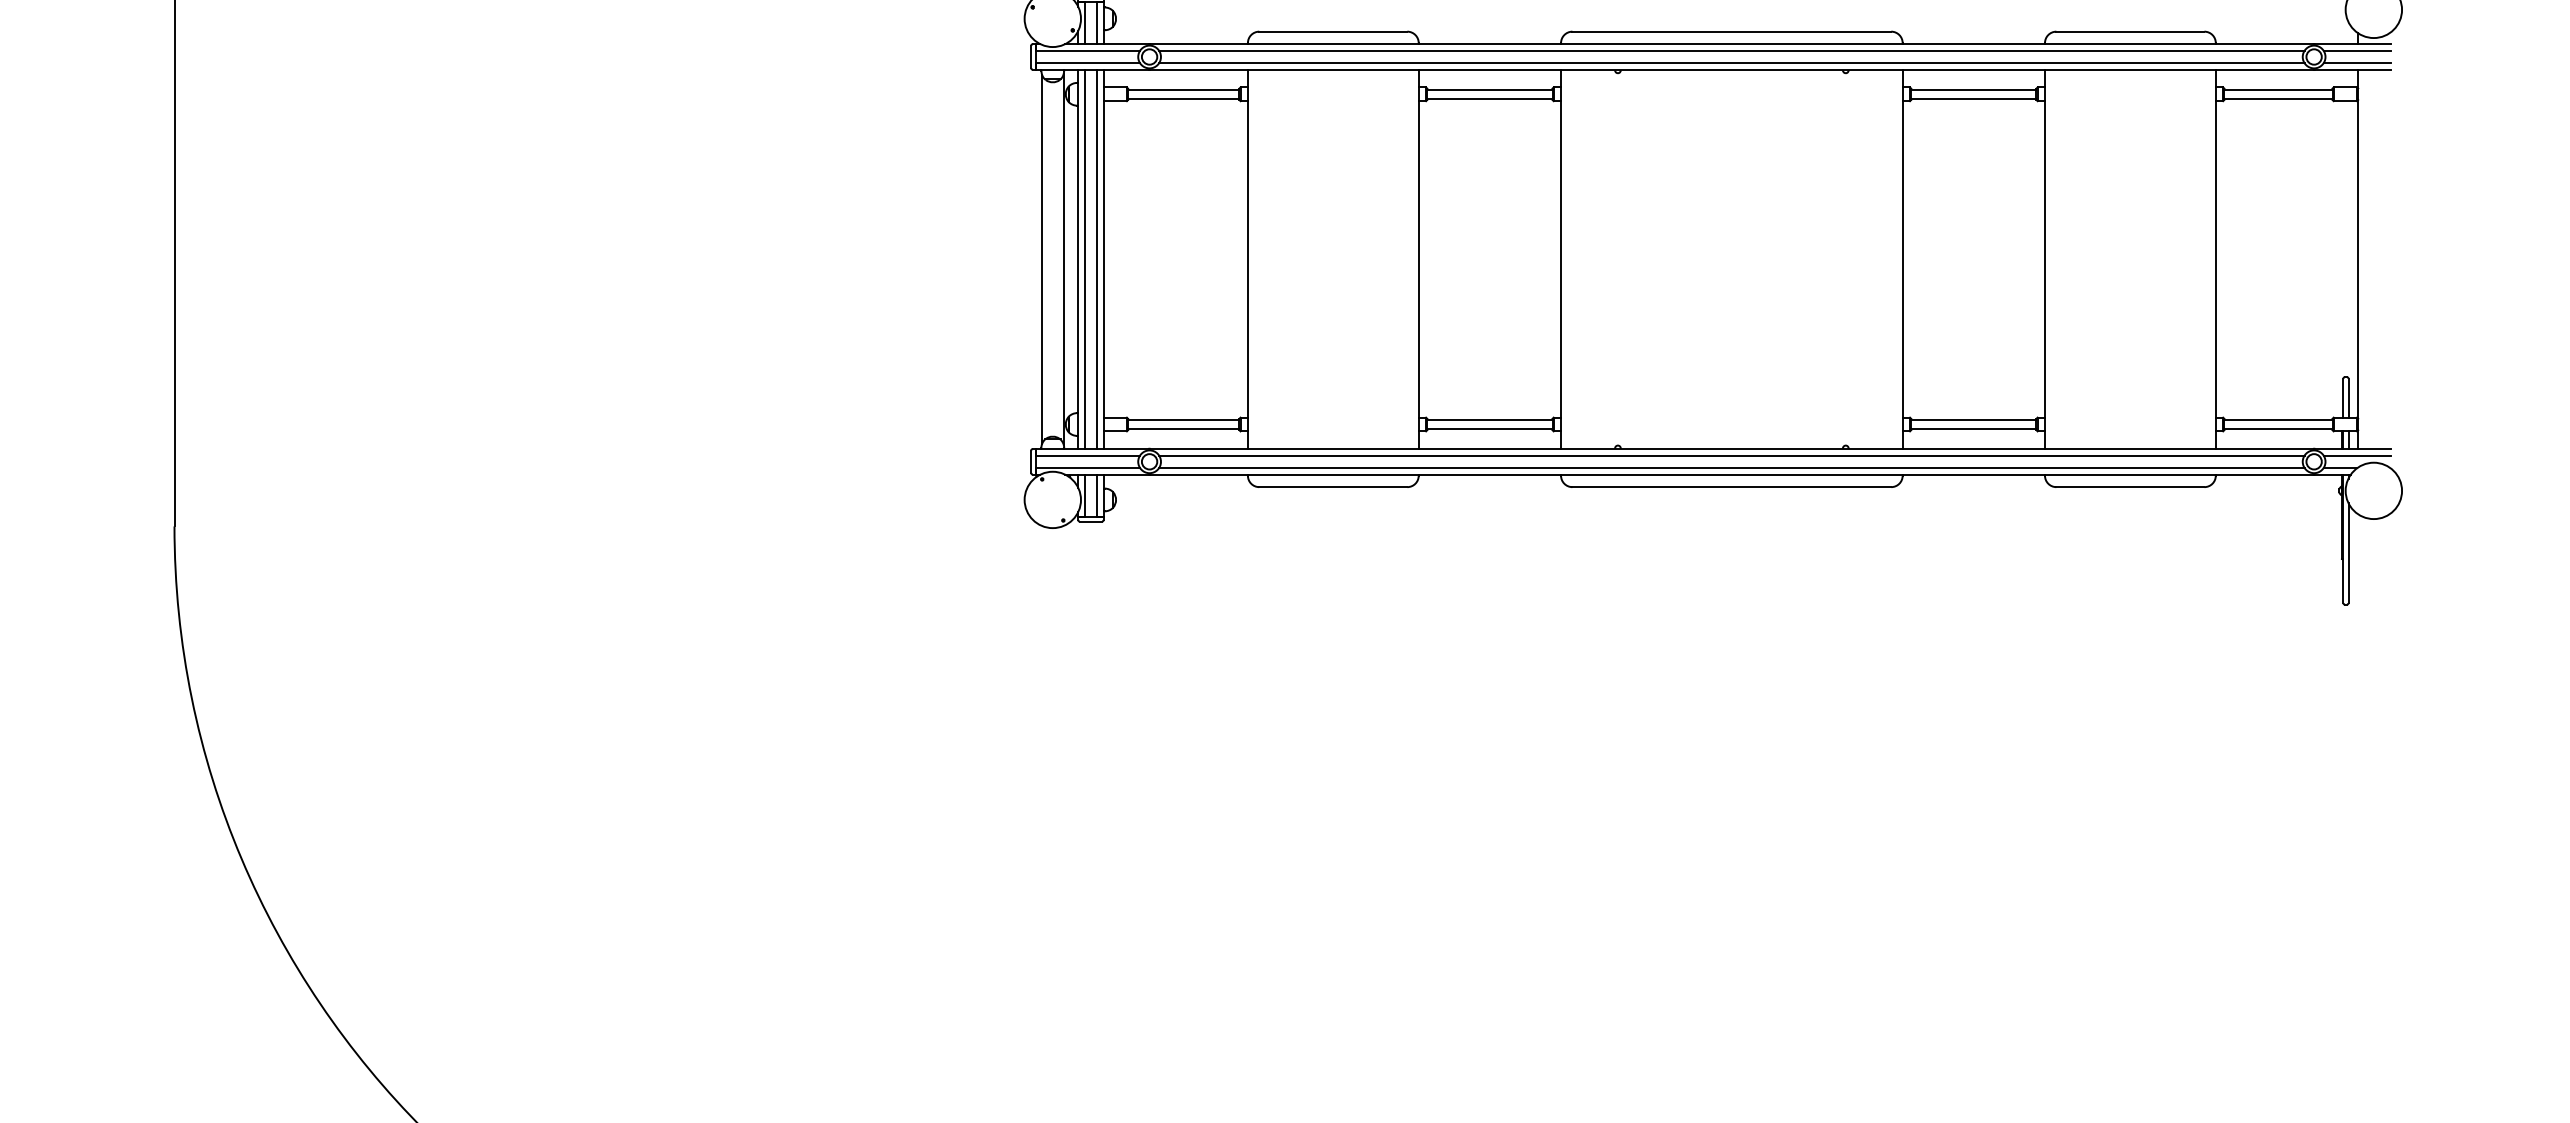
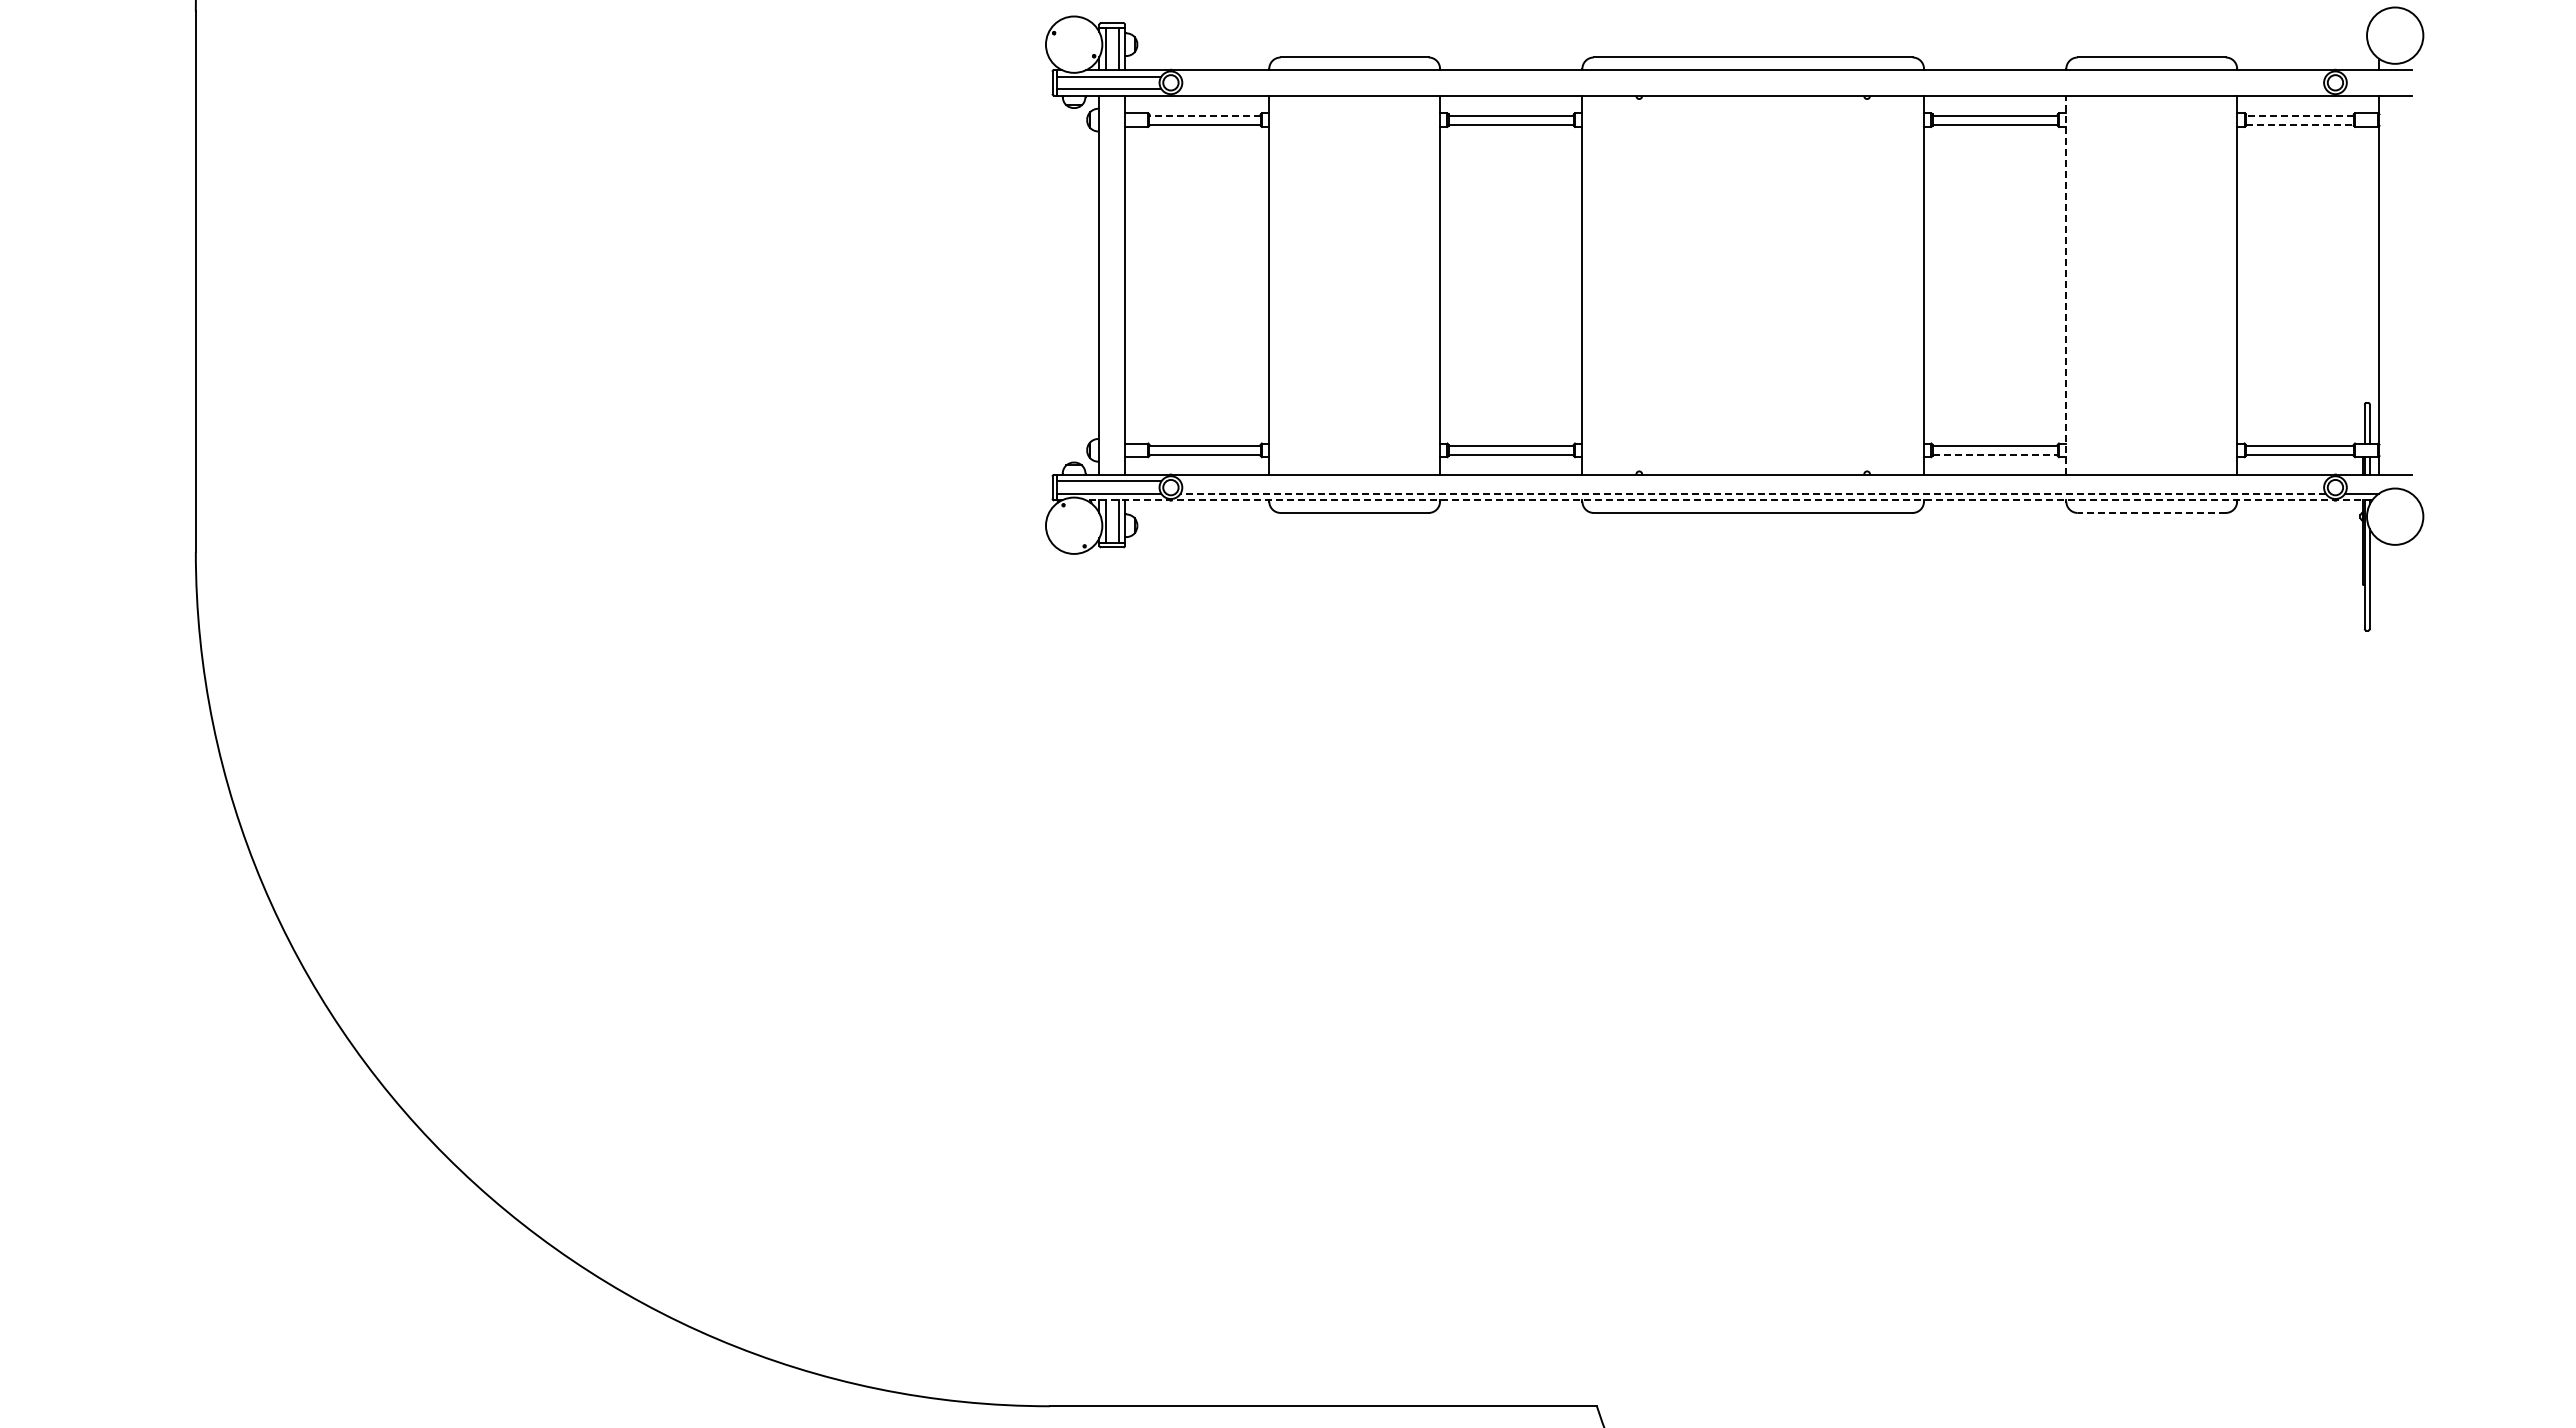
line: (1731, 50) -> (1752, 76), removed
line: (2357, 50) -> (2378, 76), removed
line: (1731, 63) -> (1752, 89), removed
line: (2357, 63) -> (2378, 89), removed
line: (1184, 89) -> (1205, 115), solid -> dashed
line: (2278, 89) -> (2299, 115), solid -> dashed
line: (2279, 98) -> (2300, 124), solid -> dashed
line: (1042, 258) -> (1063, 284), removed
line: (1064, 258) -> (1085, 284), removed
line: (1085, 258) -> (1106, 284), removed
line: (1097, 258) -> (1118, 284), removed
line: (2045, 259) -> (2066, 285), solid -> dashed
line: (1974, 428) -> (1995, 454), solid -> dashed
line: (1731, 455) -> (1752, 481), removed
line: (2357, 455) -> (2378, 481), removed
line: (1732, 467) -> (1753, 493), solid -> dashed
line: (1708, 474) -> (1729, 500), solid -> dashed
line: (2130, 486) -> (2151, 512), solid -> dashed

